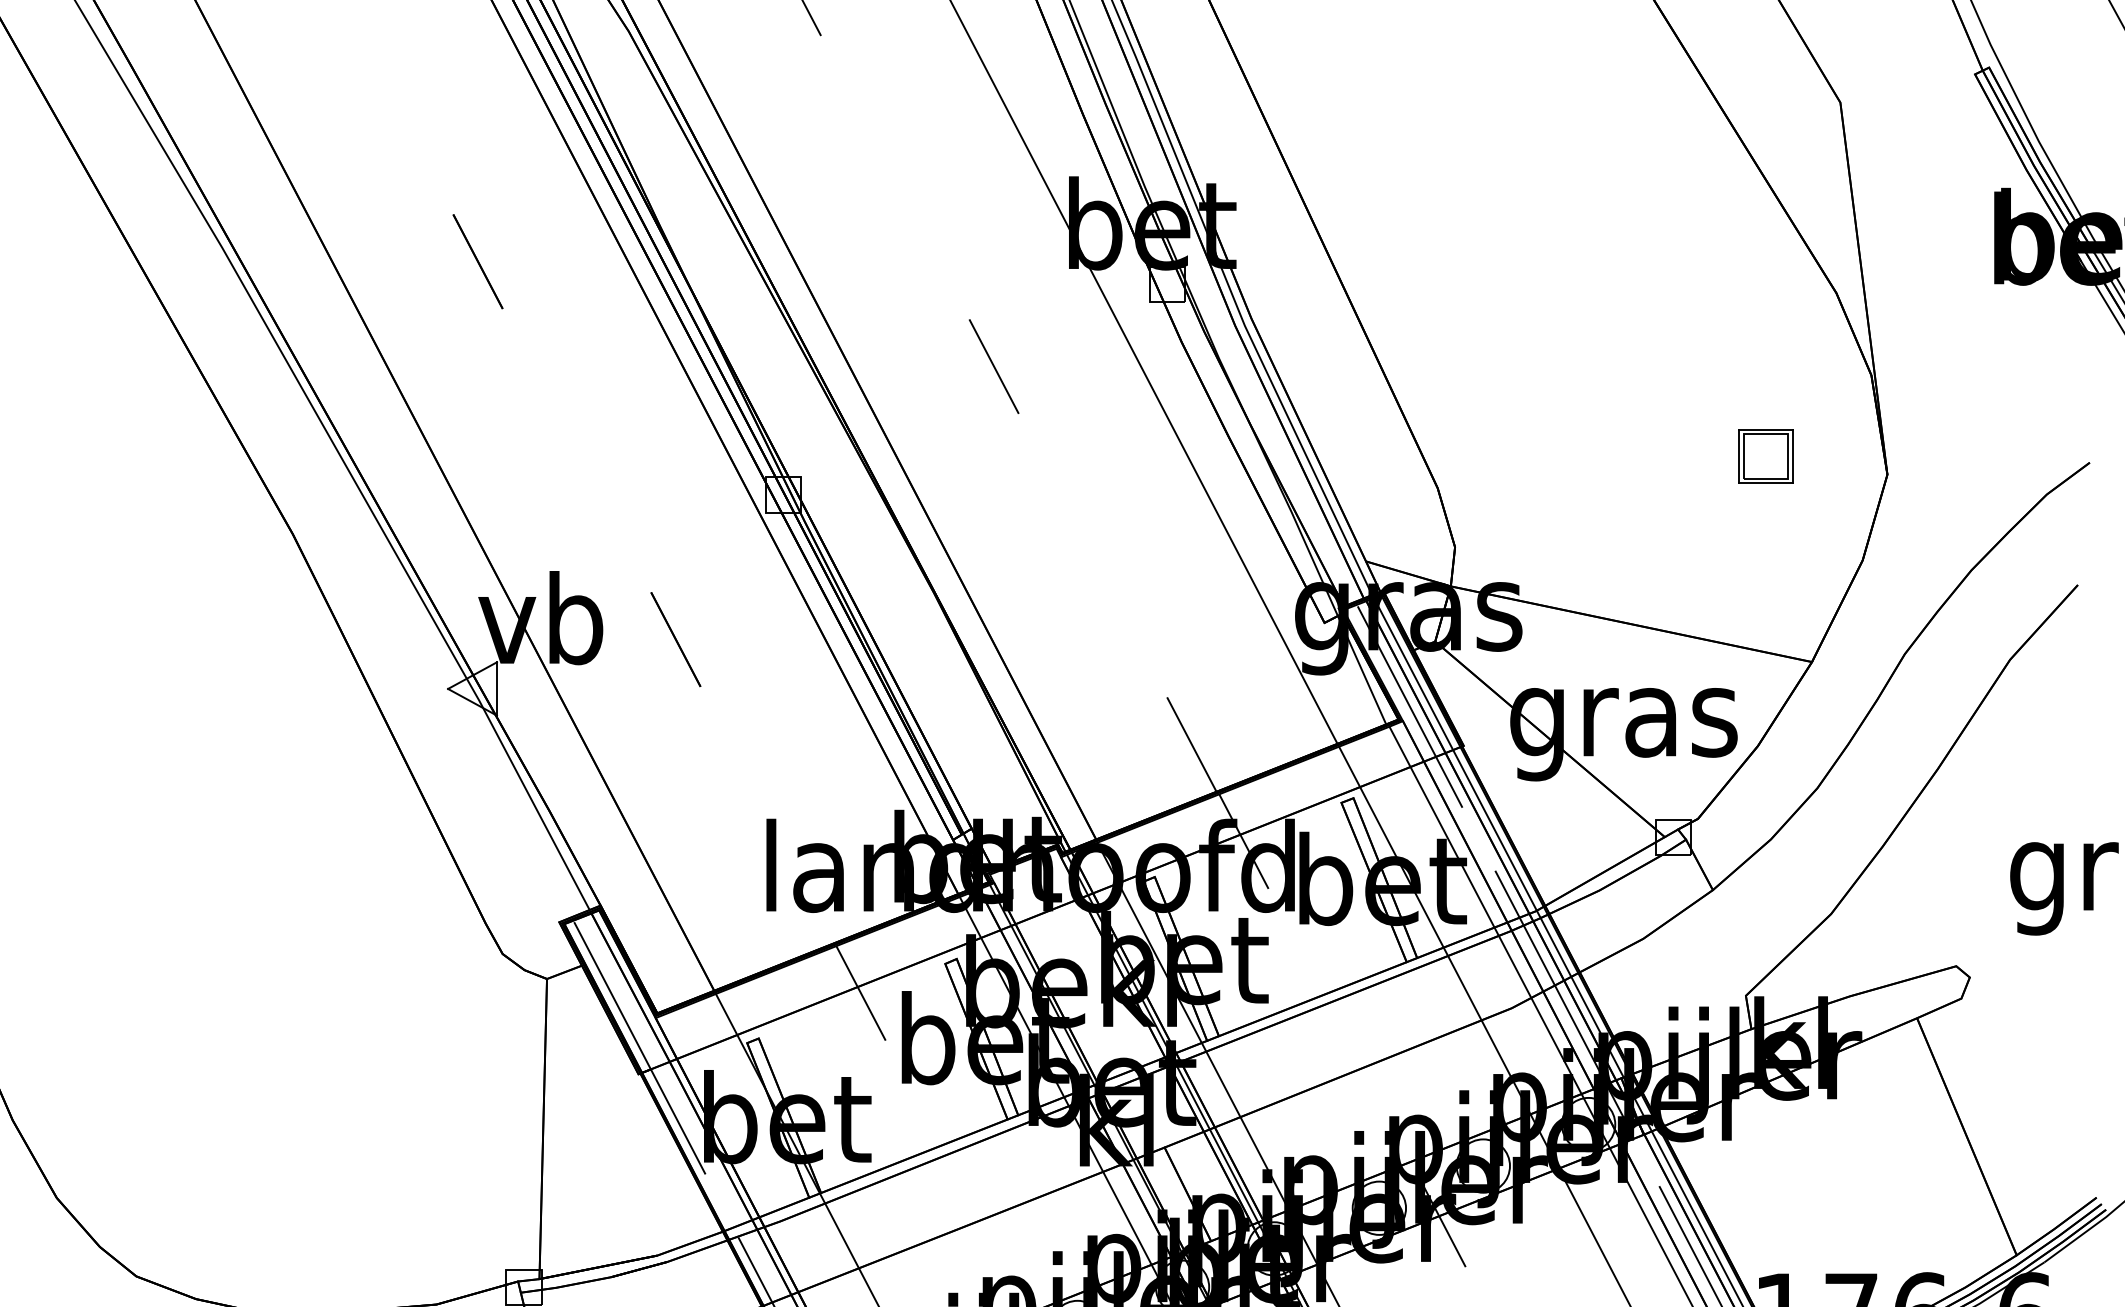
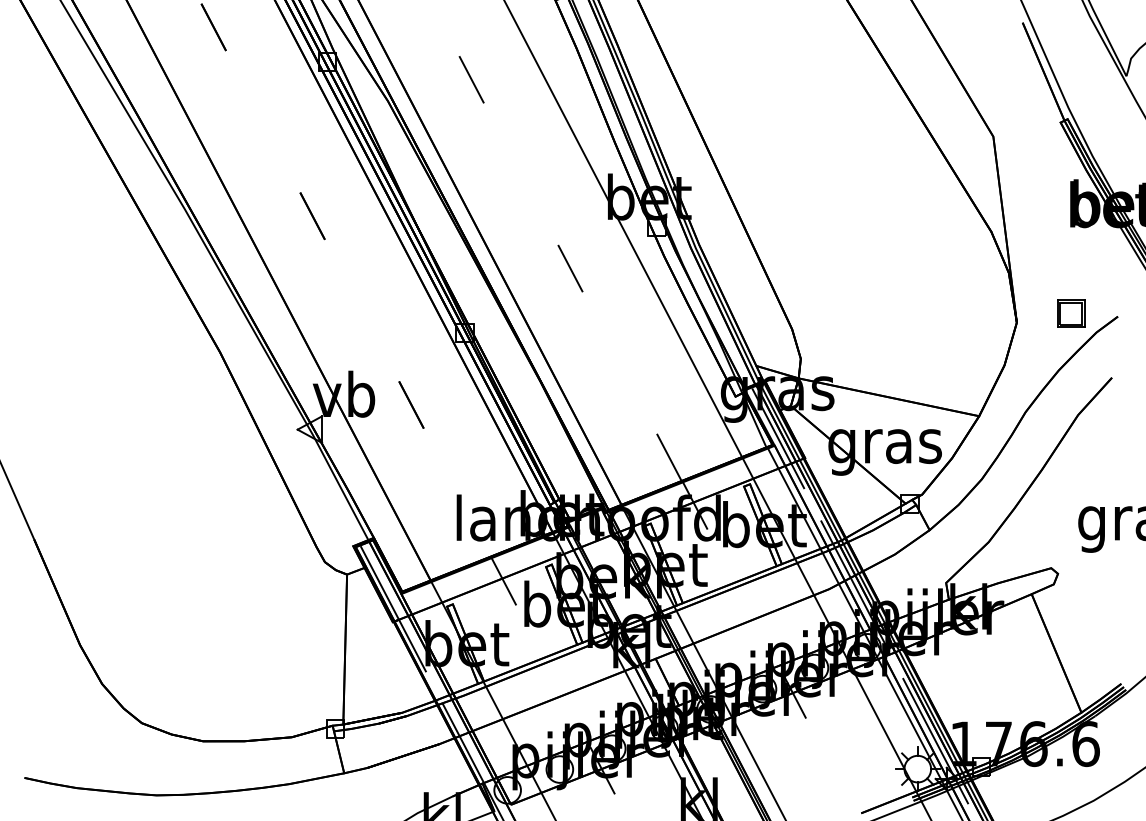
part: (1766, 456) -> (1071, 313), moved

